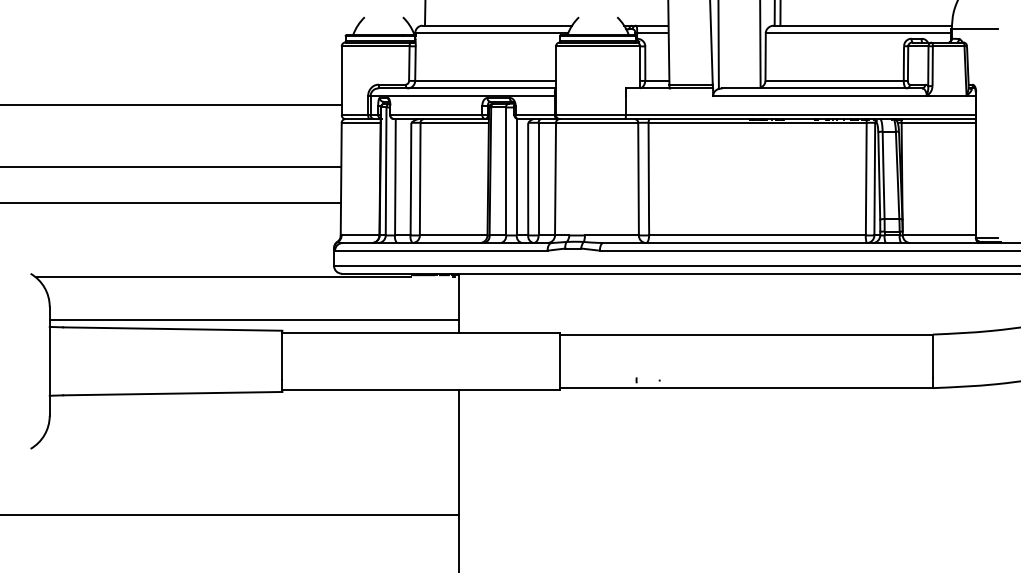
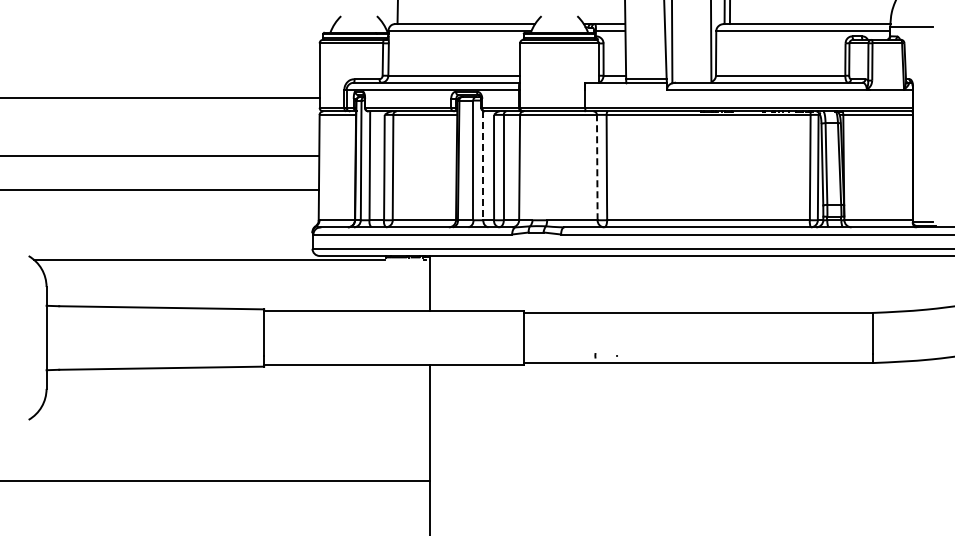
line: (516, 176) -> (483, 165), solid -> dashed
line: (638, 177) -> (597, 166), solid -> dashed
line: (253, 320) -> (237, 299), removed

